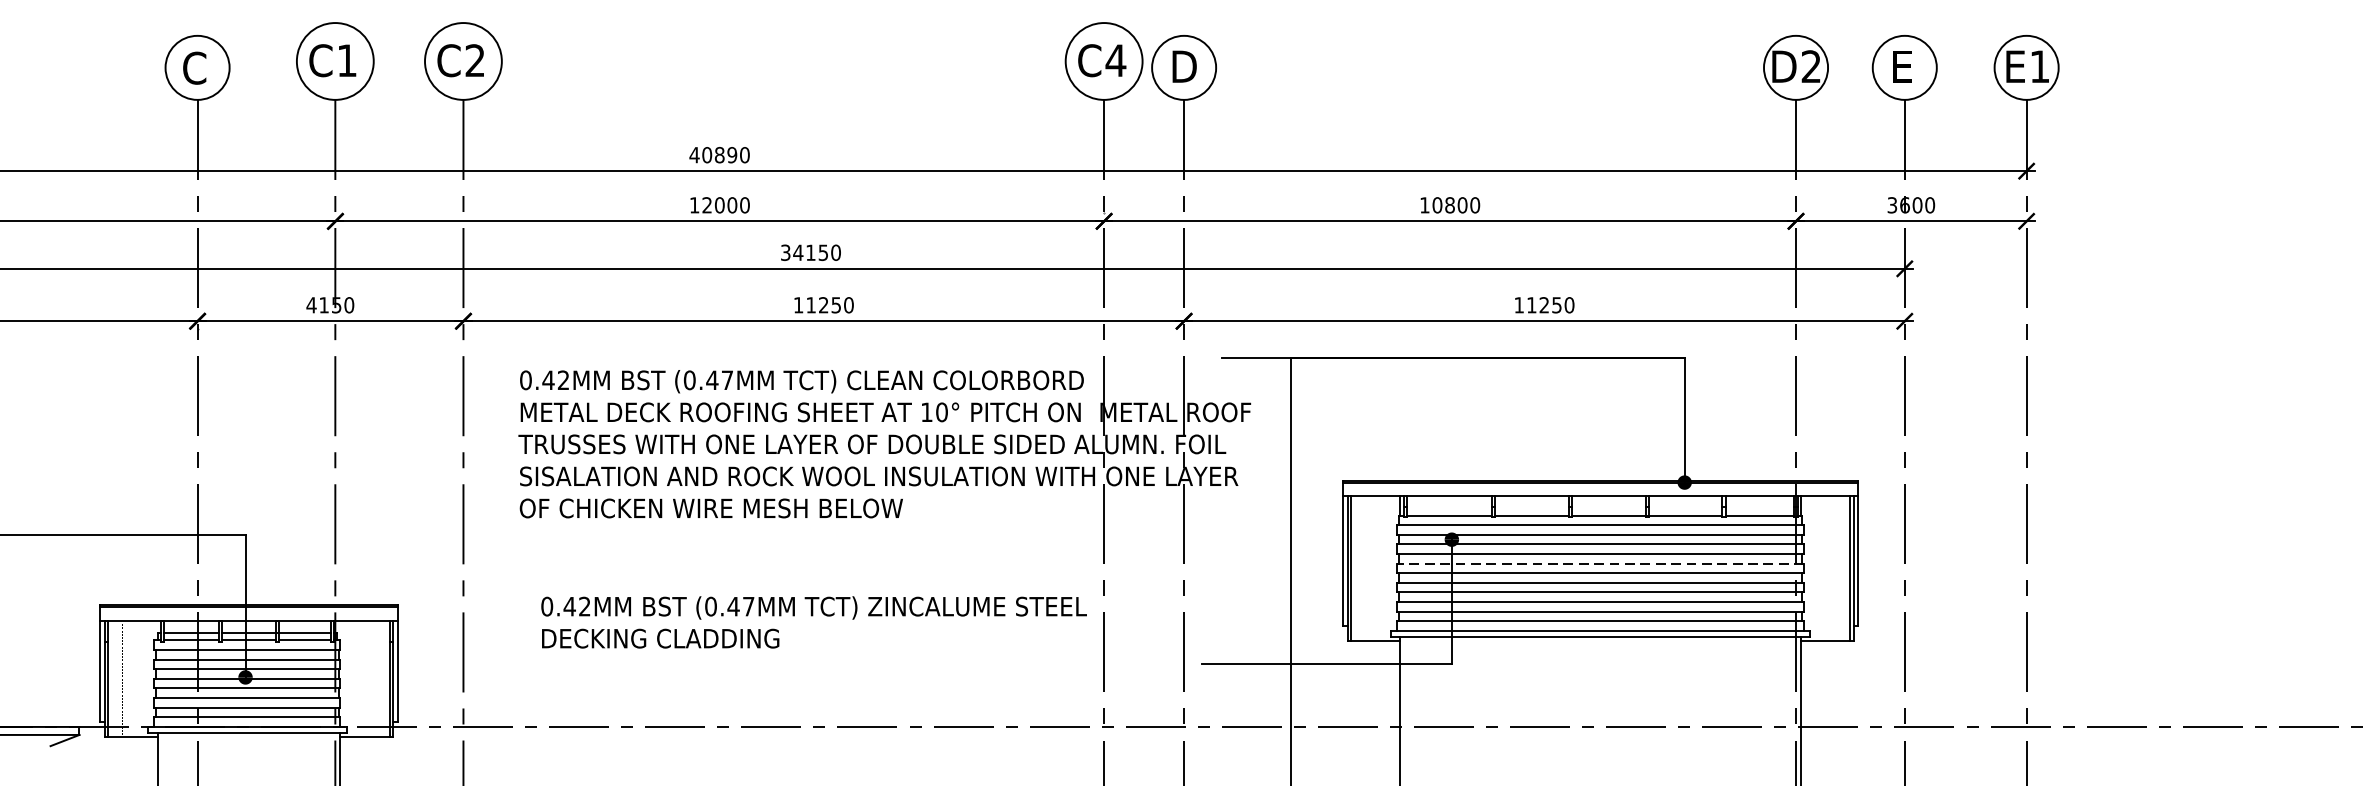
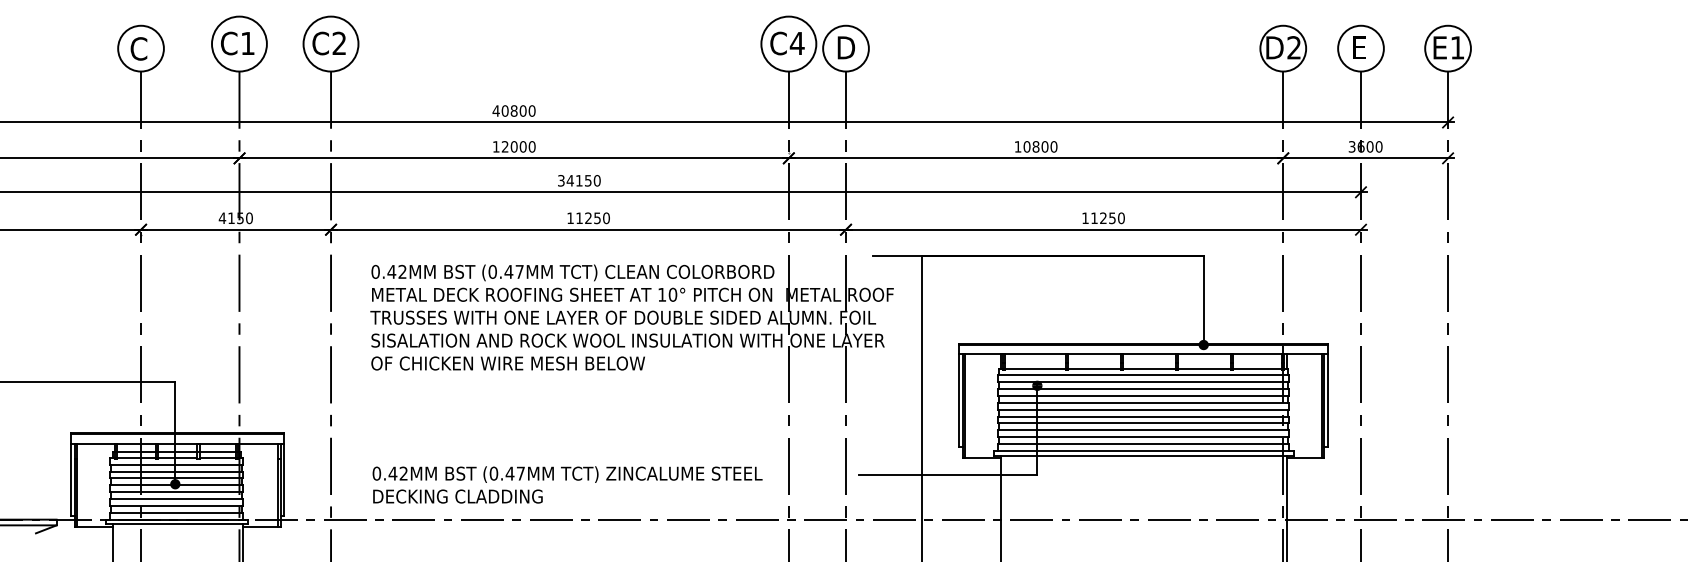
text: (731, 154) -> (522, 110), 40890 -> 40800
line: (1600, 563) -> (1143, 402), dashed -> solid
text: (813, 621) -> (567, 484), moved

